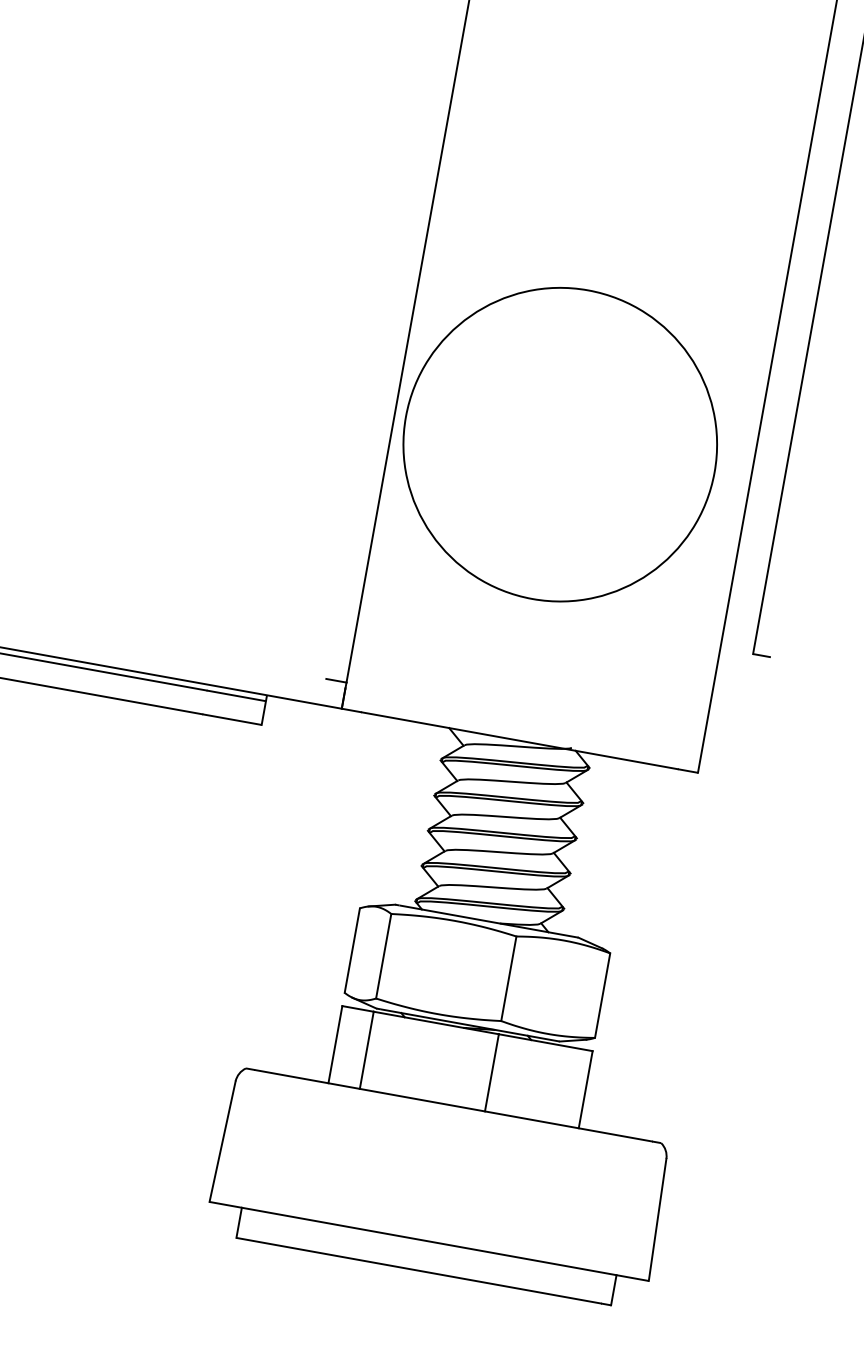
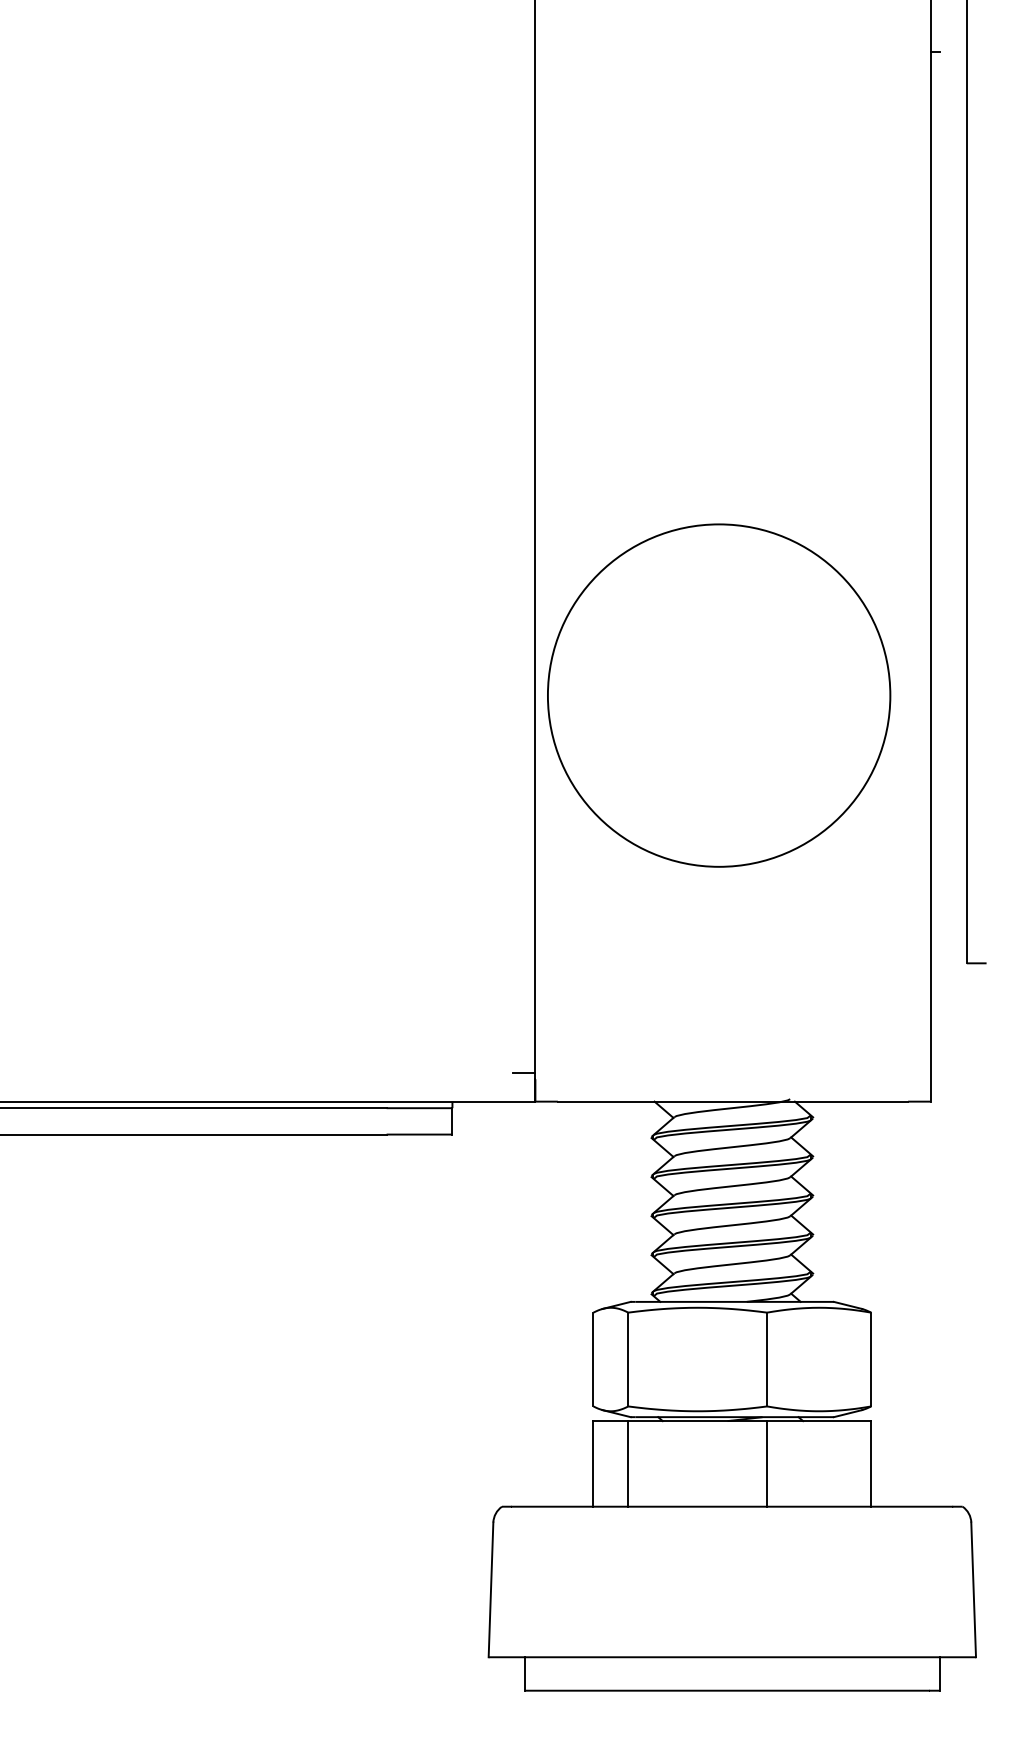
circle: (560, 444) -> (719, 695), moved

